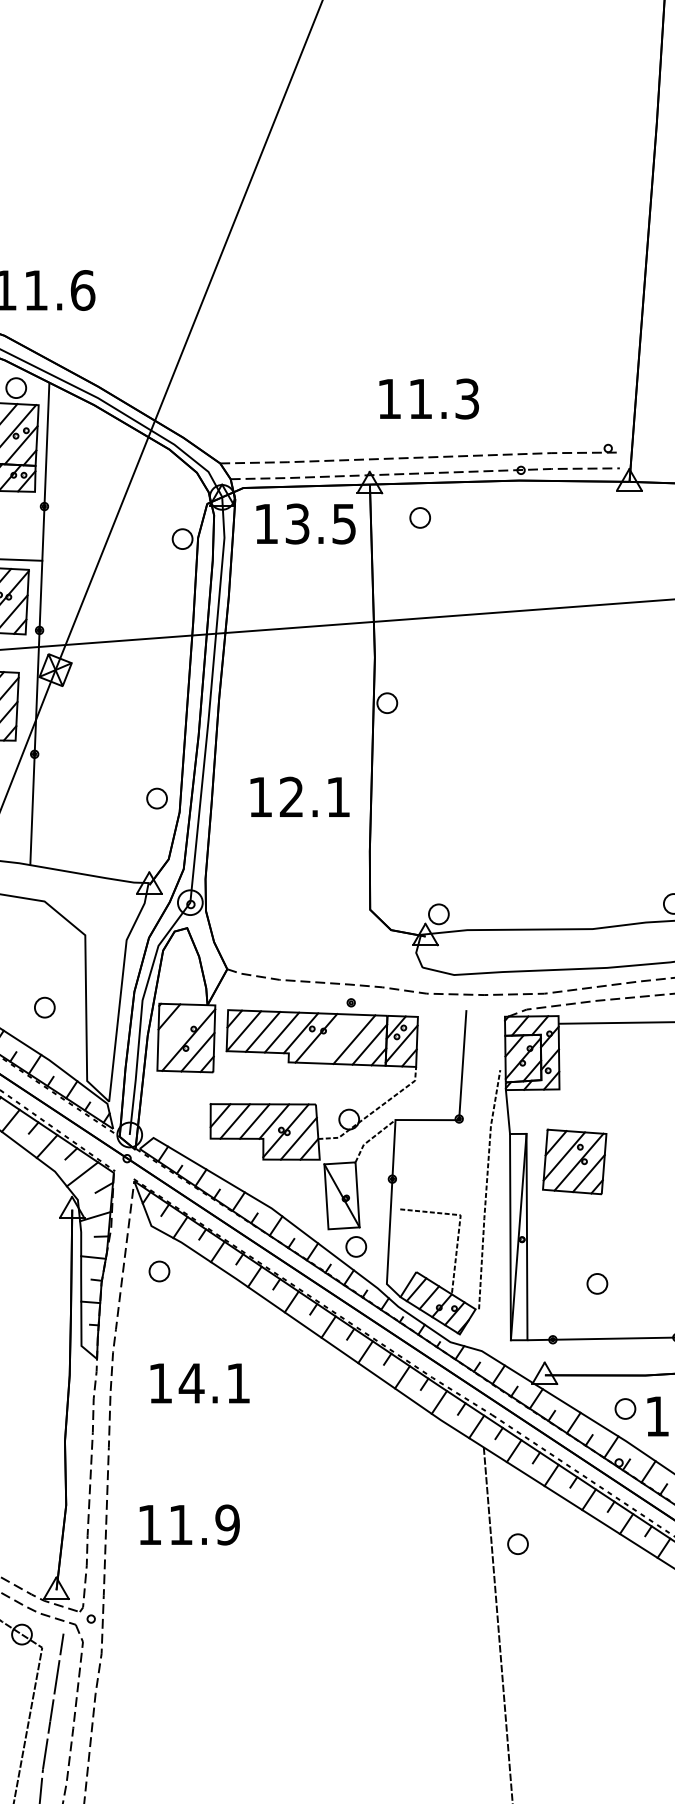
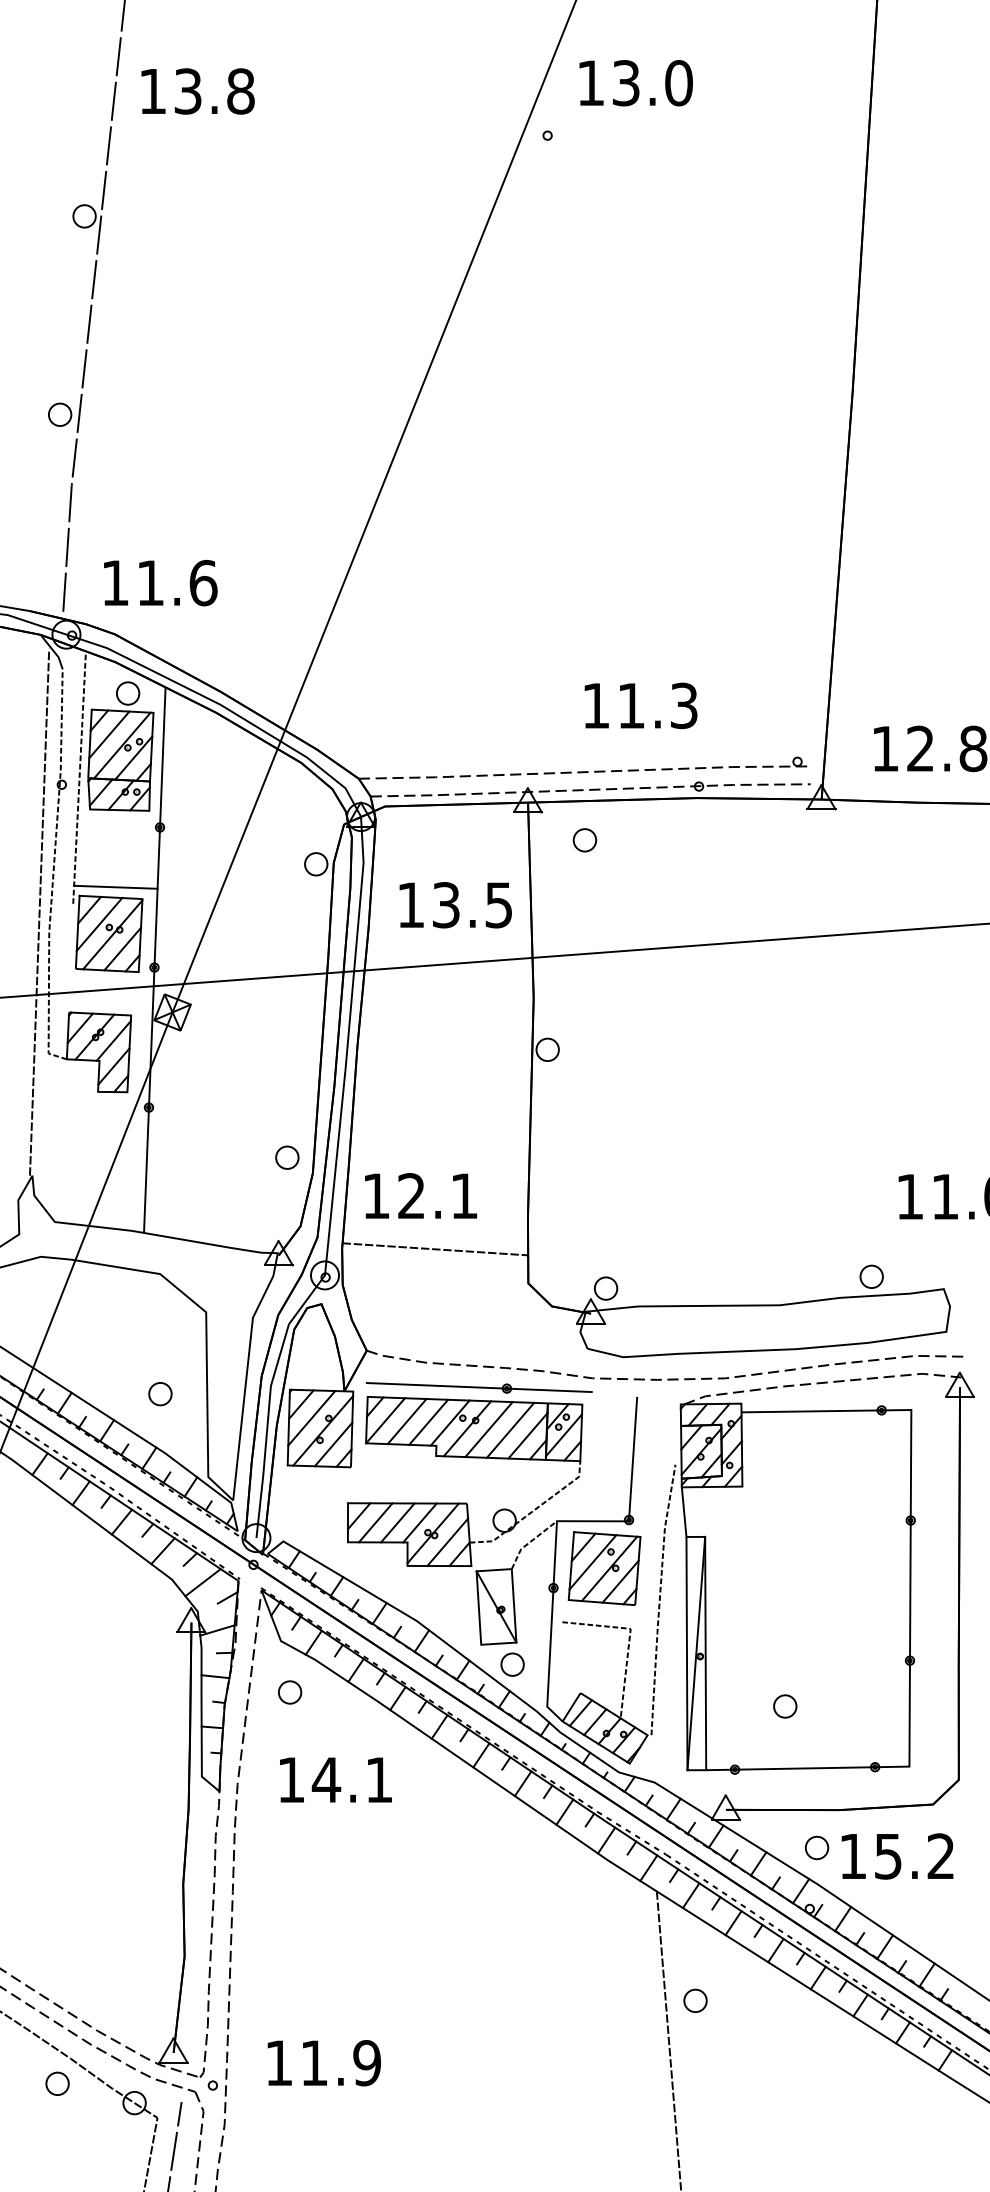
text: (428, 398) -> (640, 705), moved
text: (305, 524) -> (455, 905), moved
text: (299, 796) -> (420, 1195), moved
line: (288, 879) -> (435, 1249), added
line: (326, 1001) -> (478, 1387), added
line: (178, 1029) -> (311, 1418), added
line: (334, 1038) -> (488, 1429), added
part: (574, 1161) -> (604, 1568), moved
text: (199, 1382) -> (335, 1779), moved
text: (189, 1525) -> (323, 2063), moved

